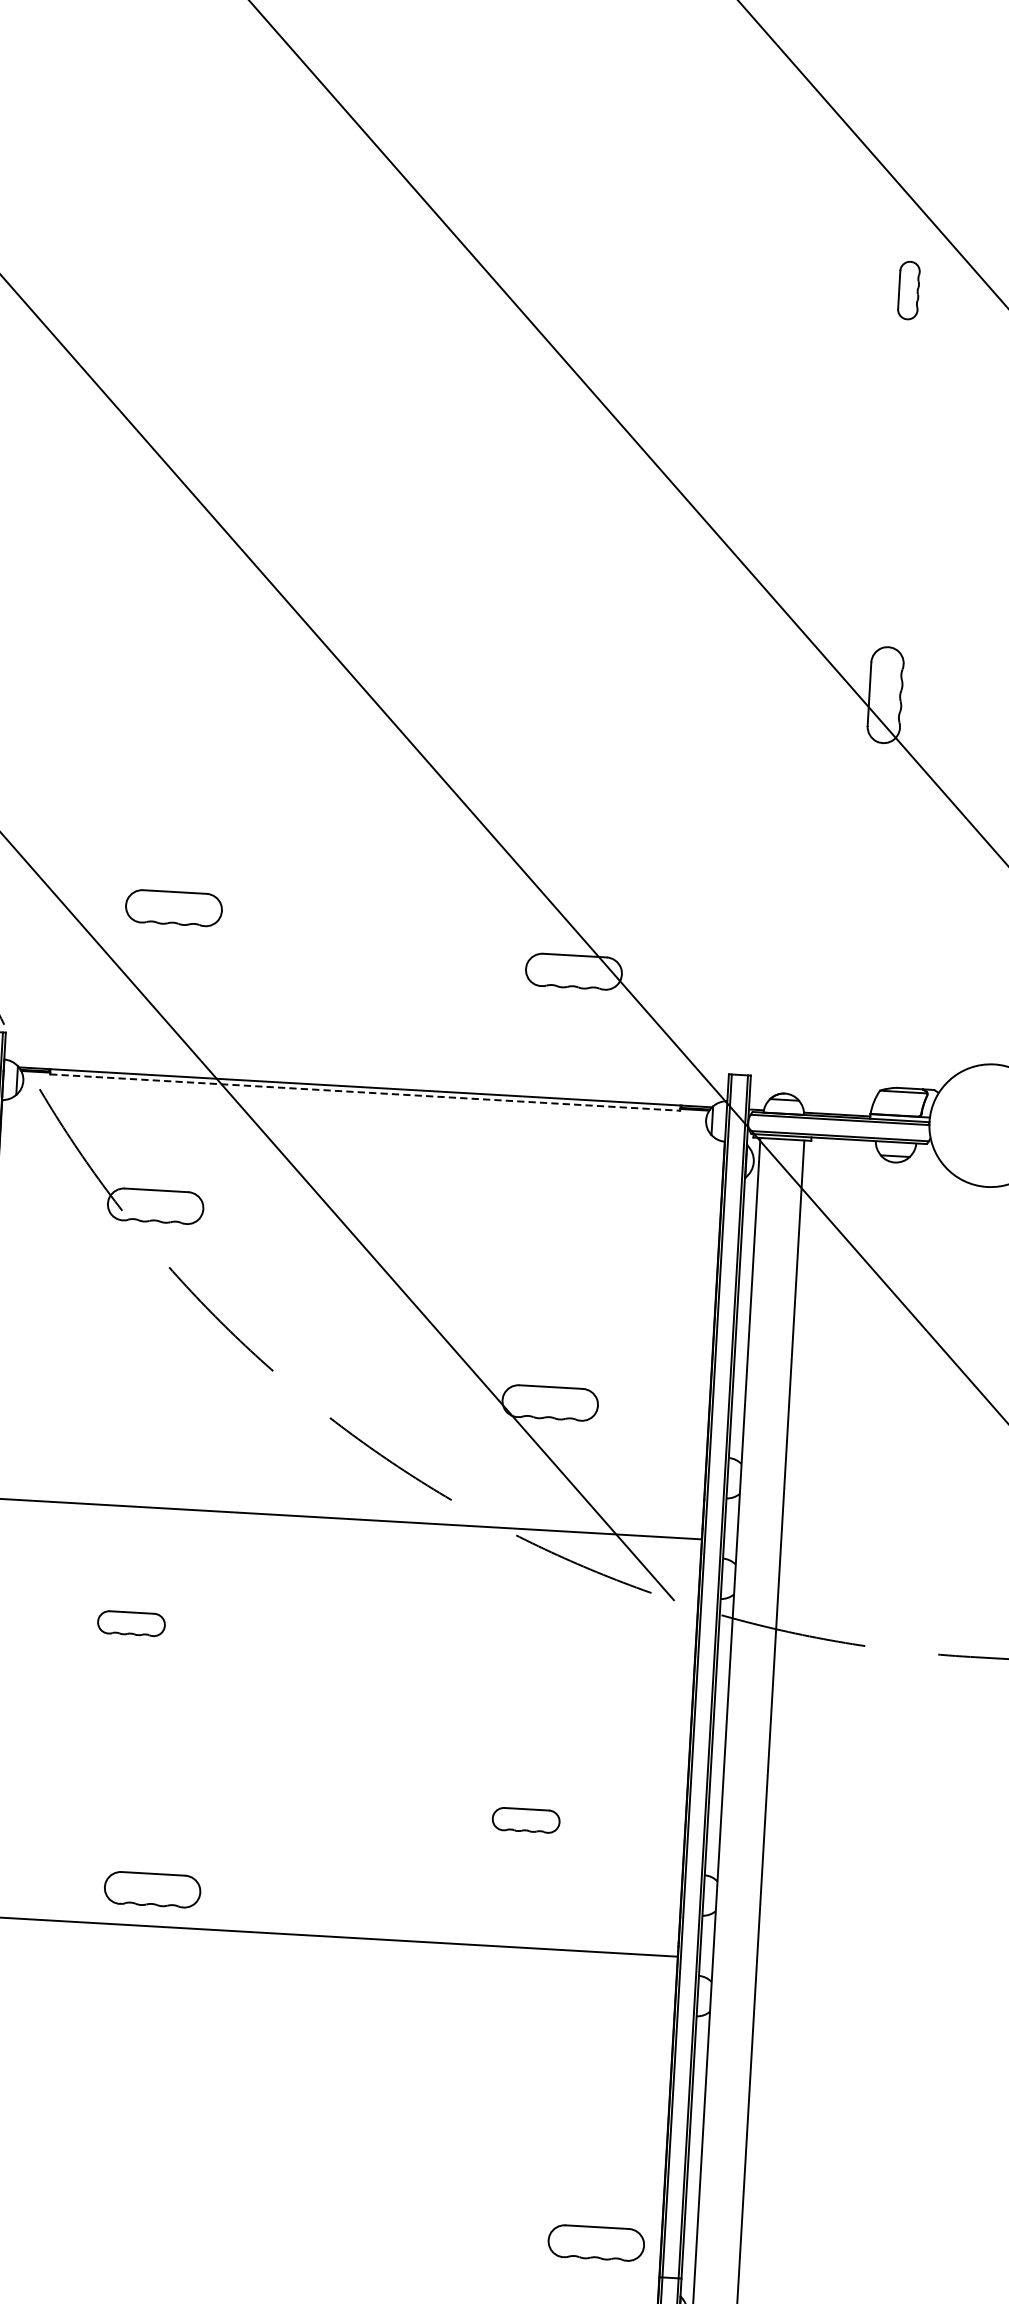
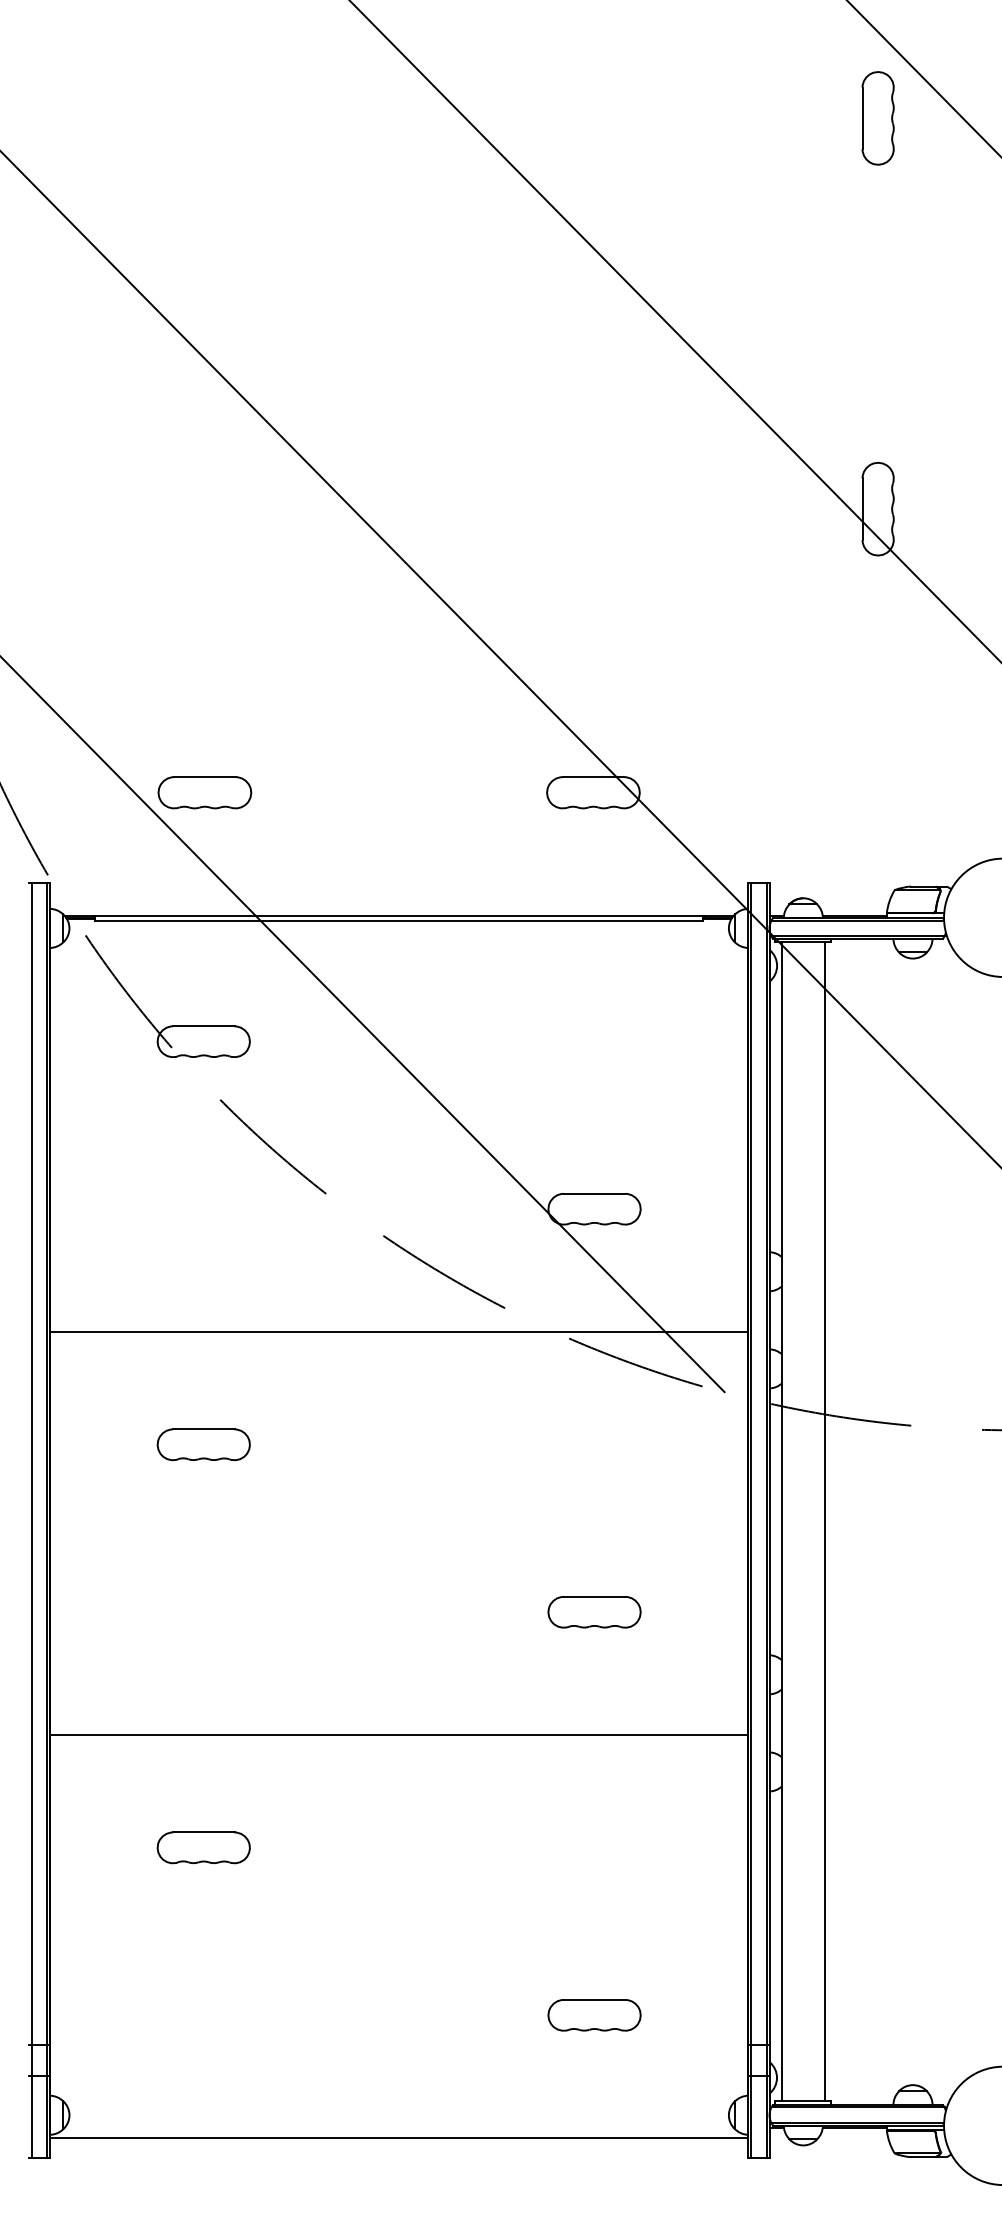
part: (908, 290) -> (877, 118), size x1.67
part: (173, 907) -> (204, 792), moved
line: (365, 1092) -> (399, 920), dashed -> solid
part: (131, 1623) -> (203, 1444), size x1.43
part: (526, 1820) -> (594, 1612), size x1.43
part: (152, 1889) -> (203, 1847), moved
part: (596, 2243) -> (594, 2015), moved

